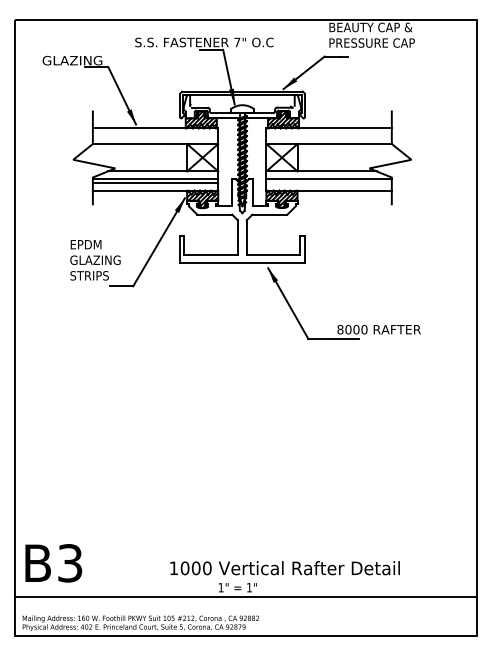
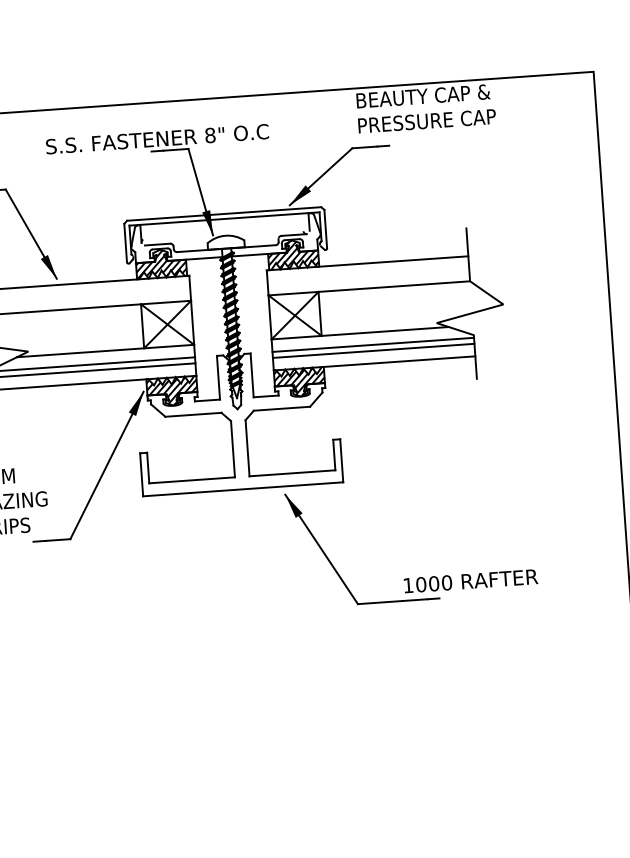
text: (237, 42) -> (210, 135), 7" -> 8"
line: (328, 182) -> (372, 350), added
text: (340, 329) -> (408, 585), 8000 -> 1000

